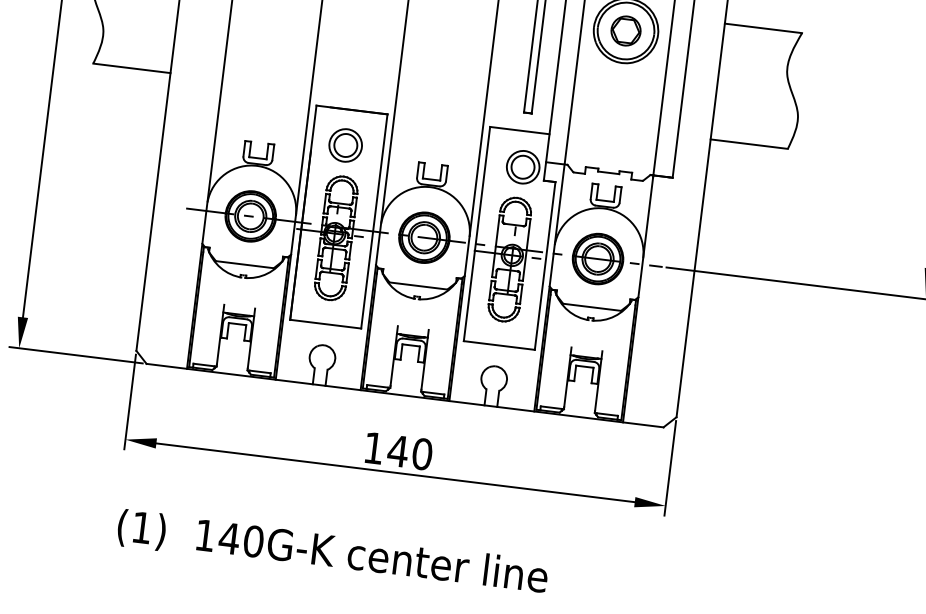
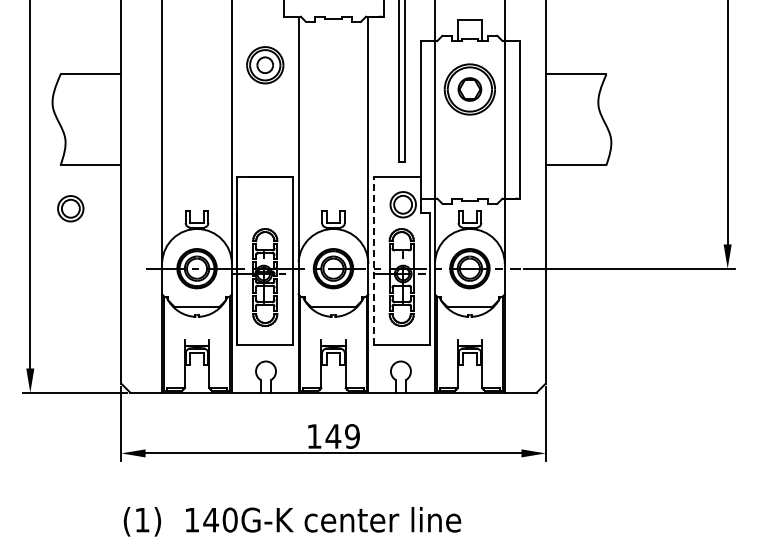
part: (345, 145) -> (70, 208), moved
line: (476, 233) -> (373, 260), solid -> dashed
text: (422, 454) -> (352, 436), 140 -> 149

